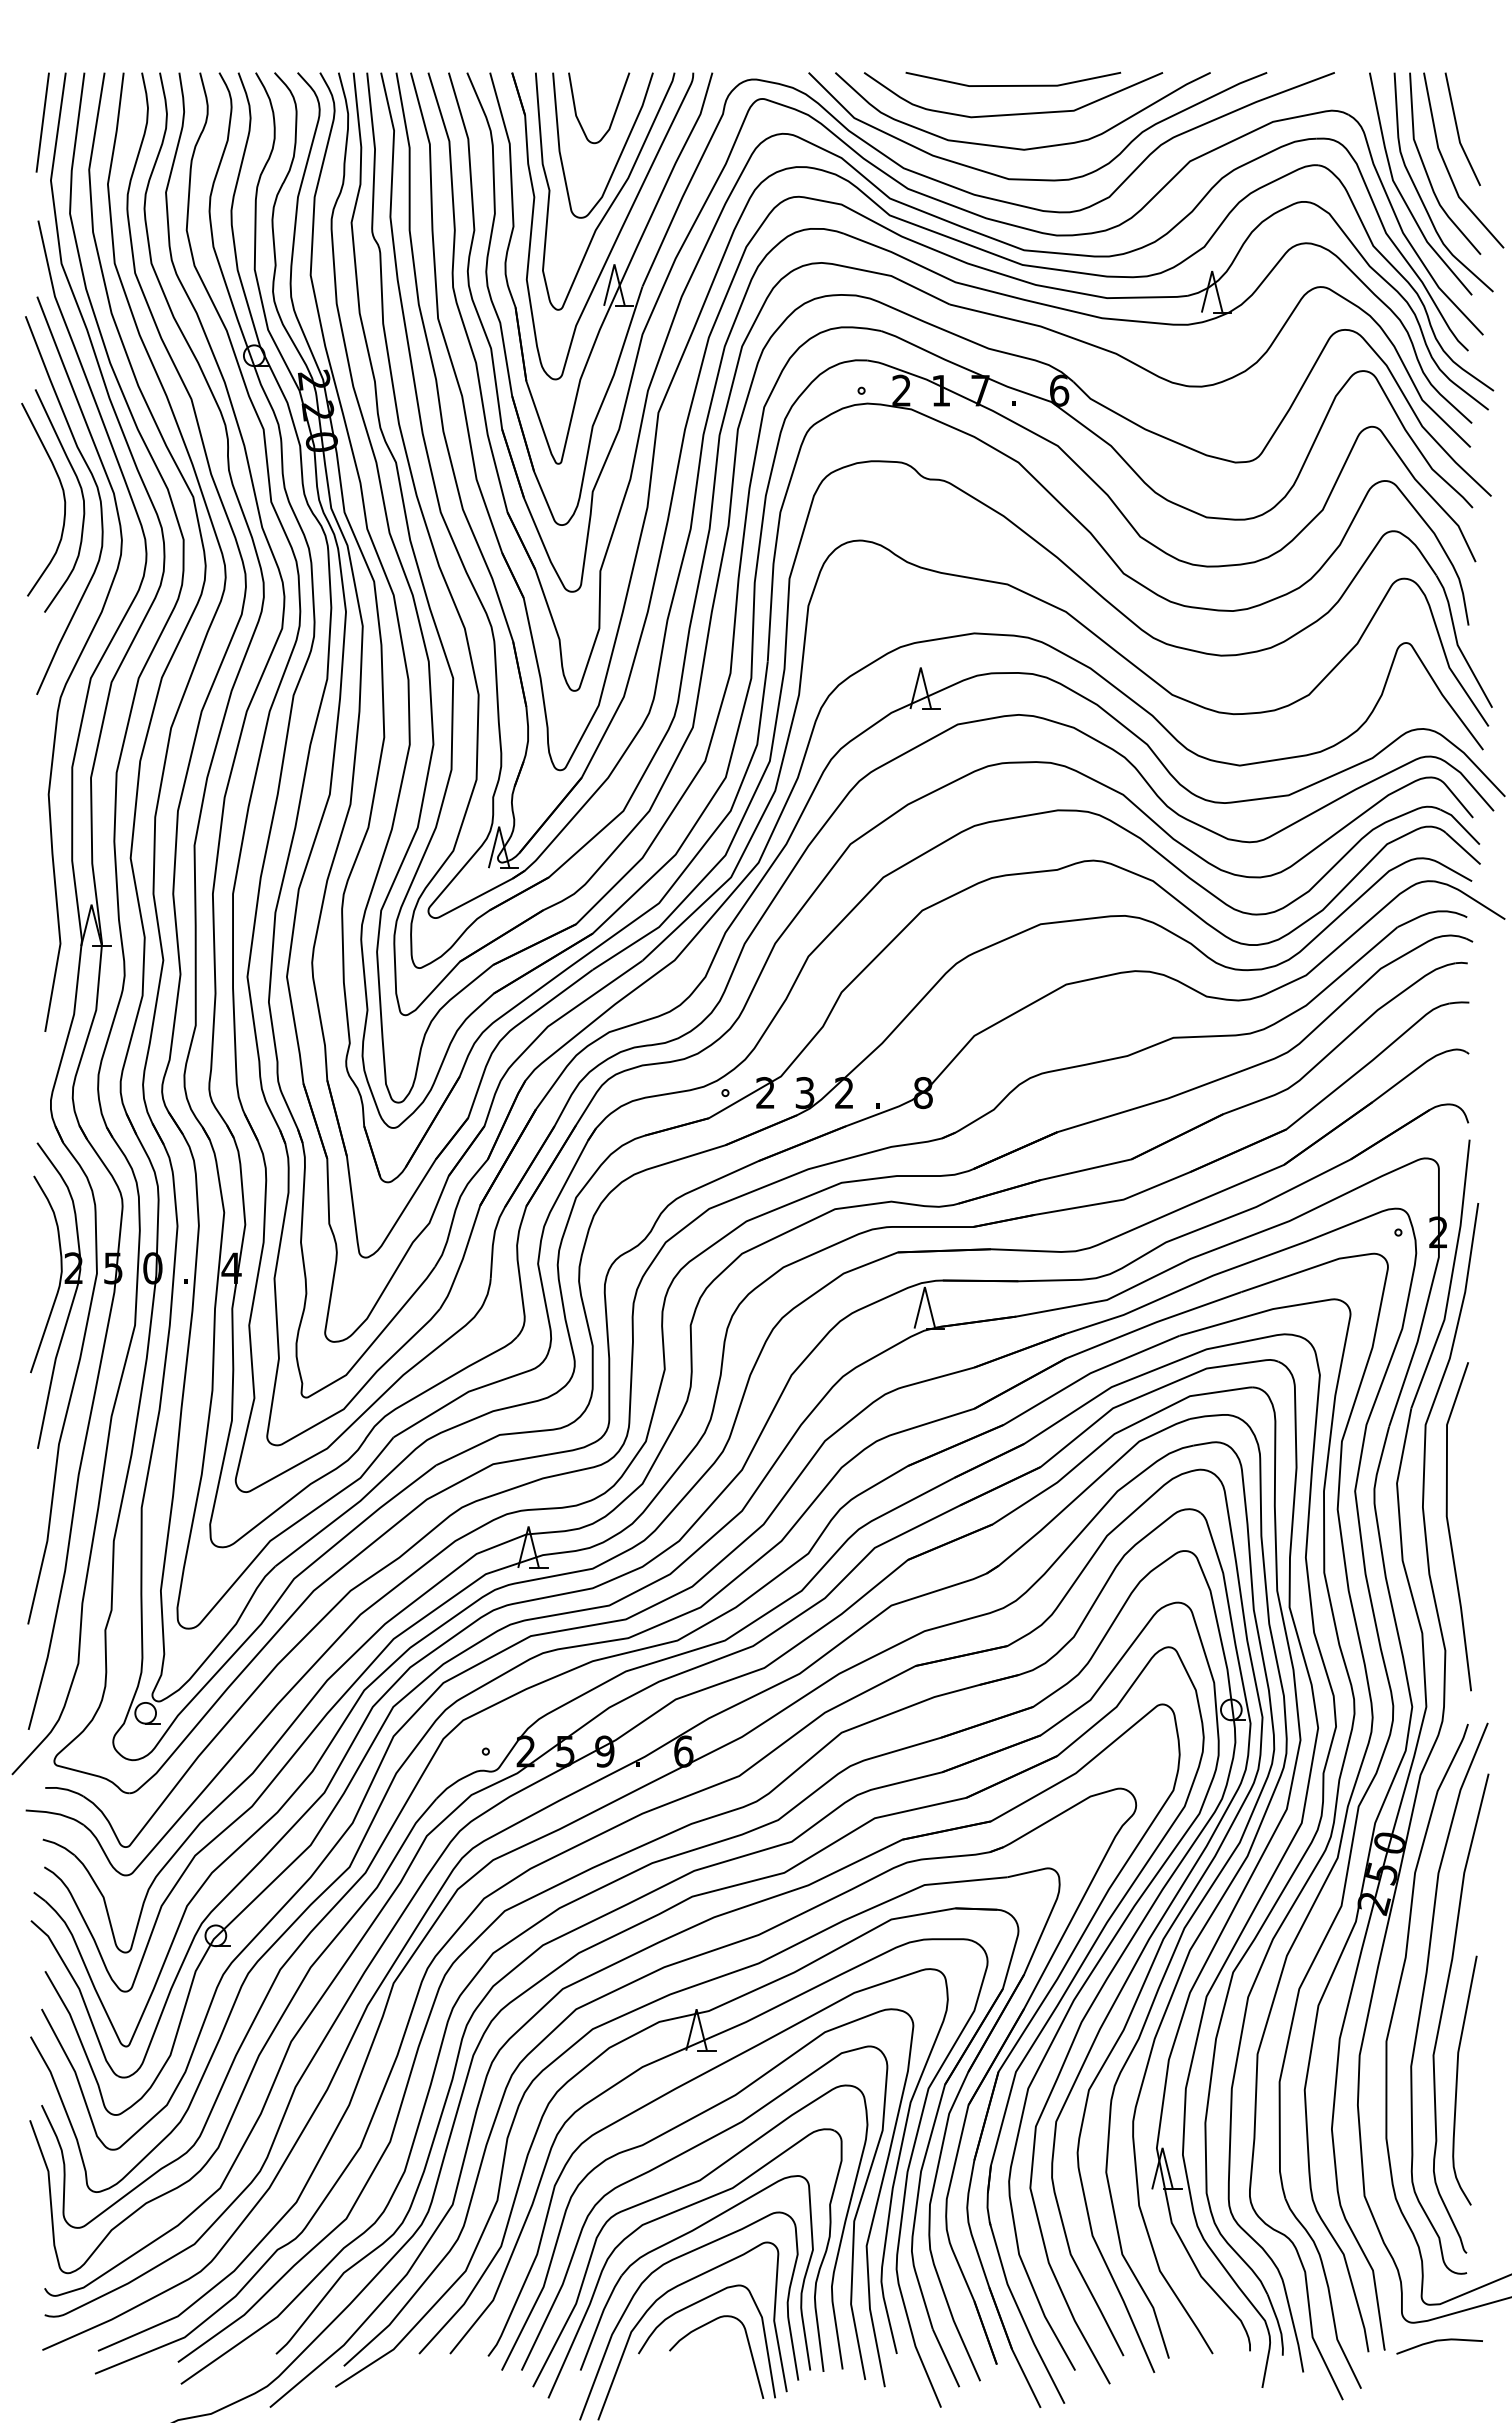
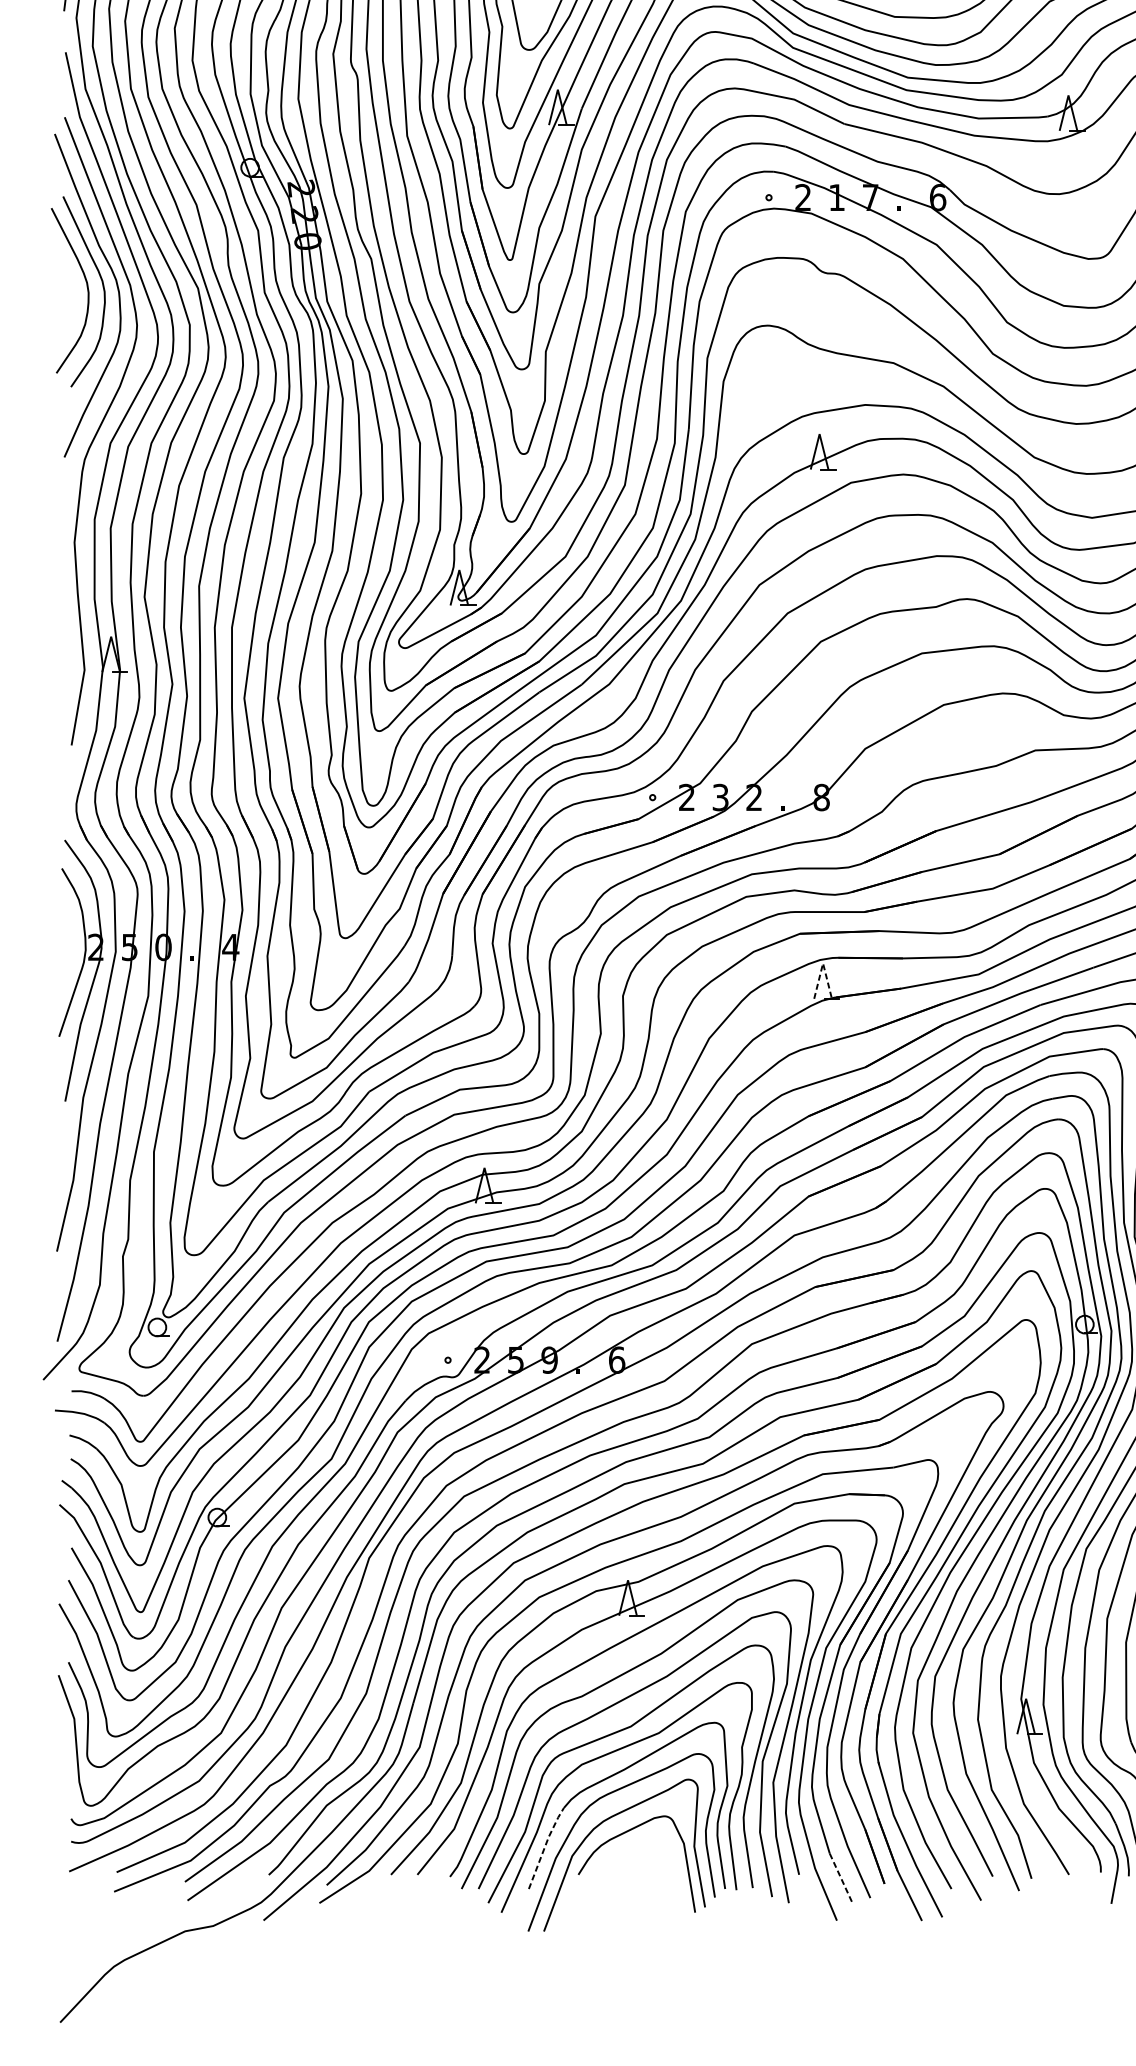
line: (924, 1287) -> (822, 963), solid -> dashed
line: (599, 2320) -> (545, 1846), solid -> dashed
curve: (702, 2327) -> (633, 1852), removed
line: (946, 2358) -> (841, 1878), solid -> dashed

